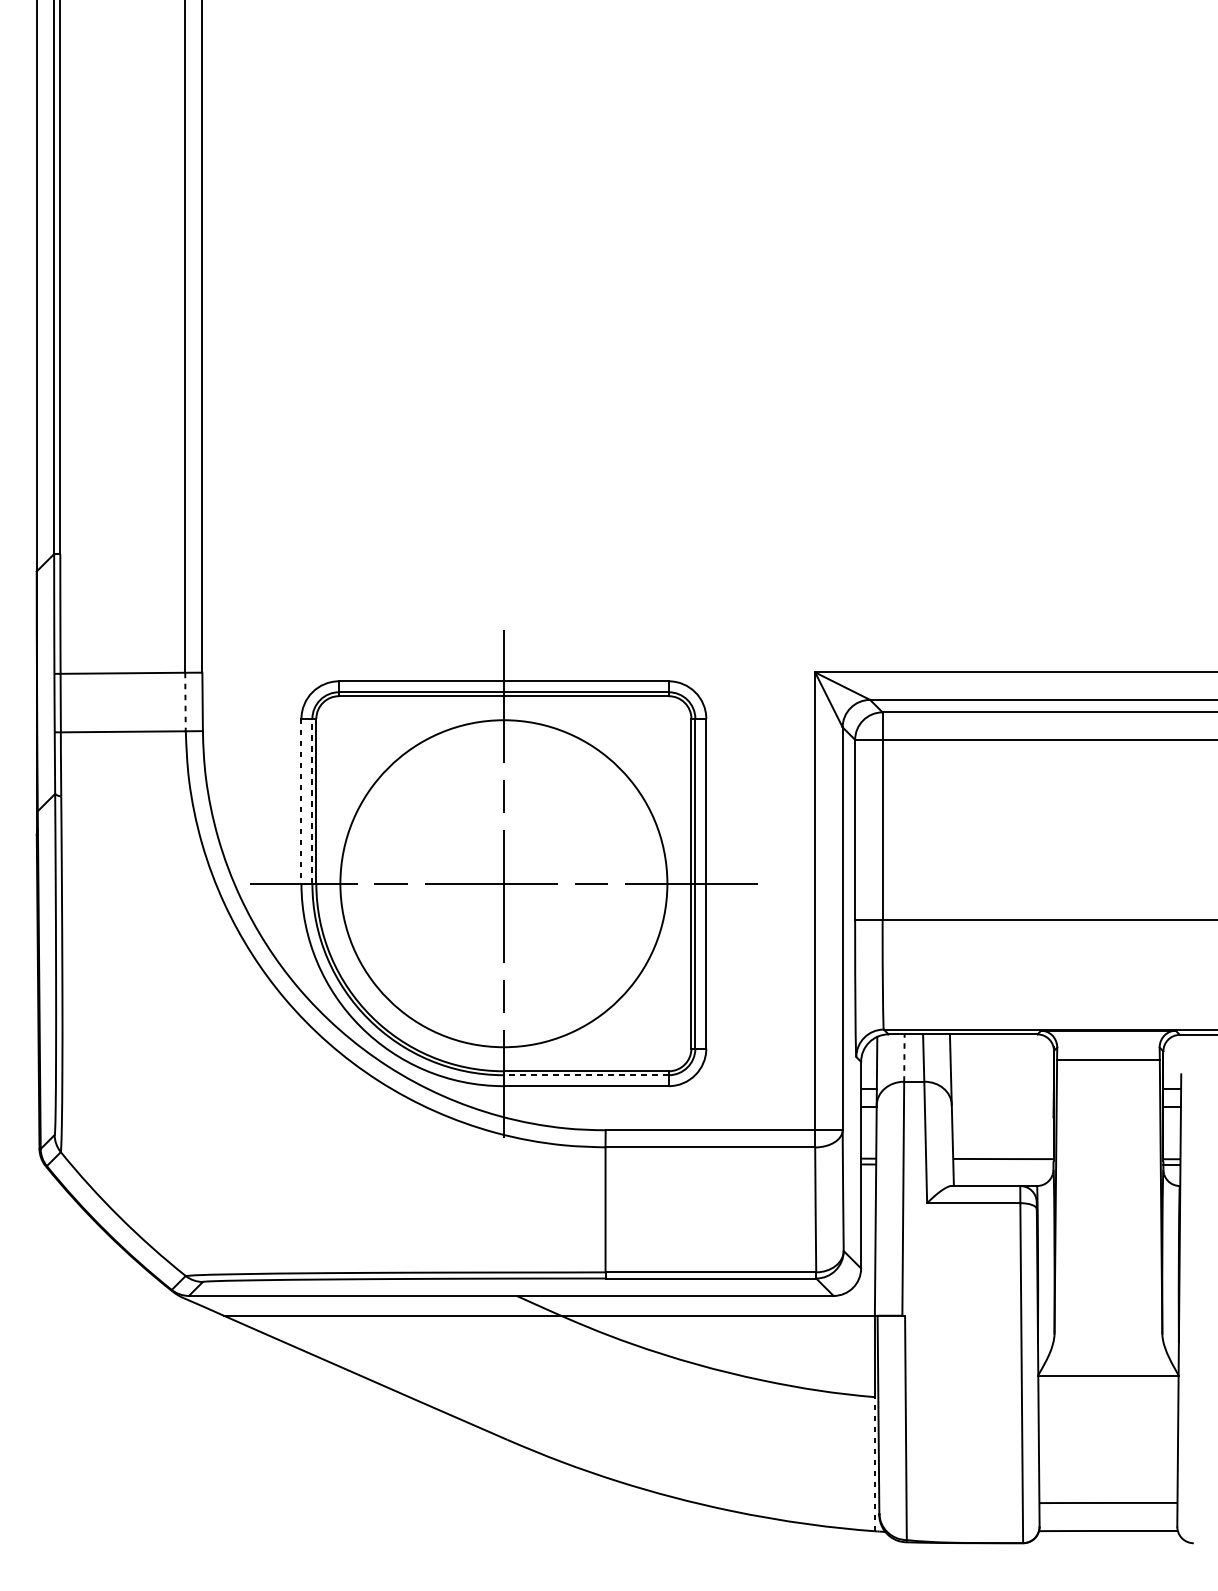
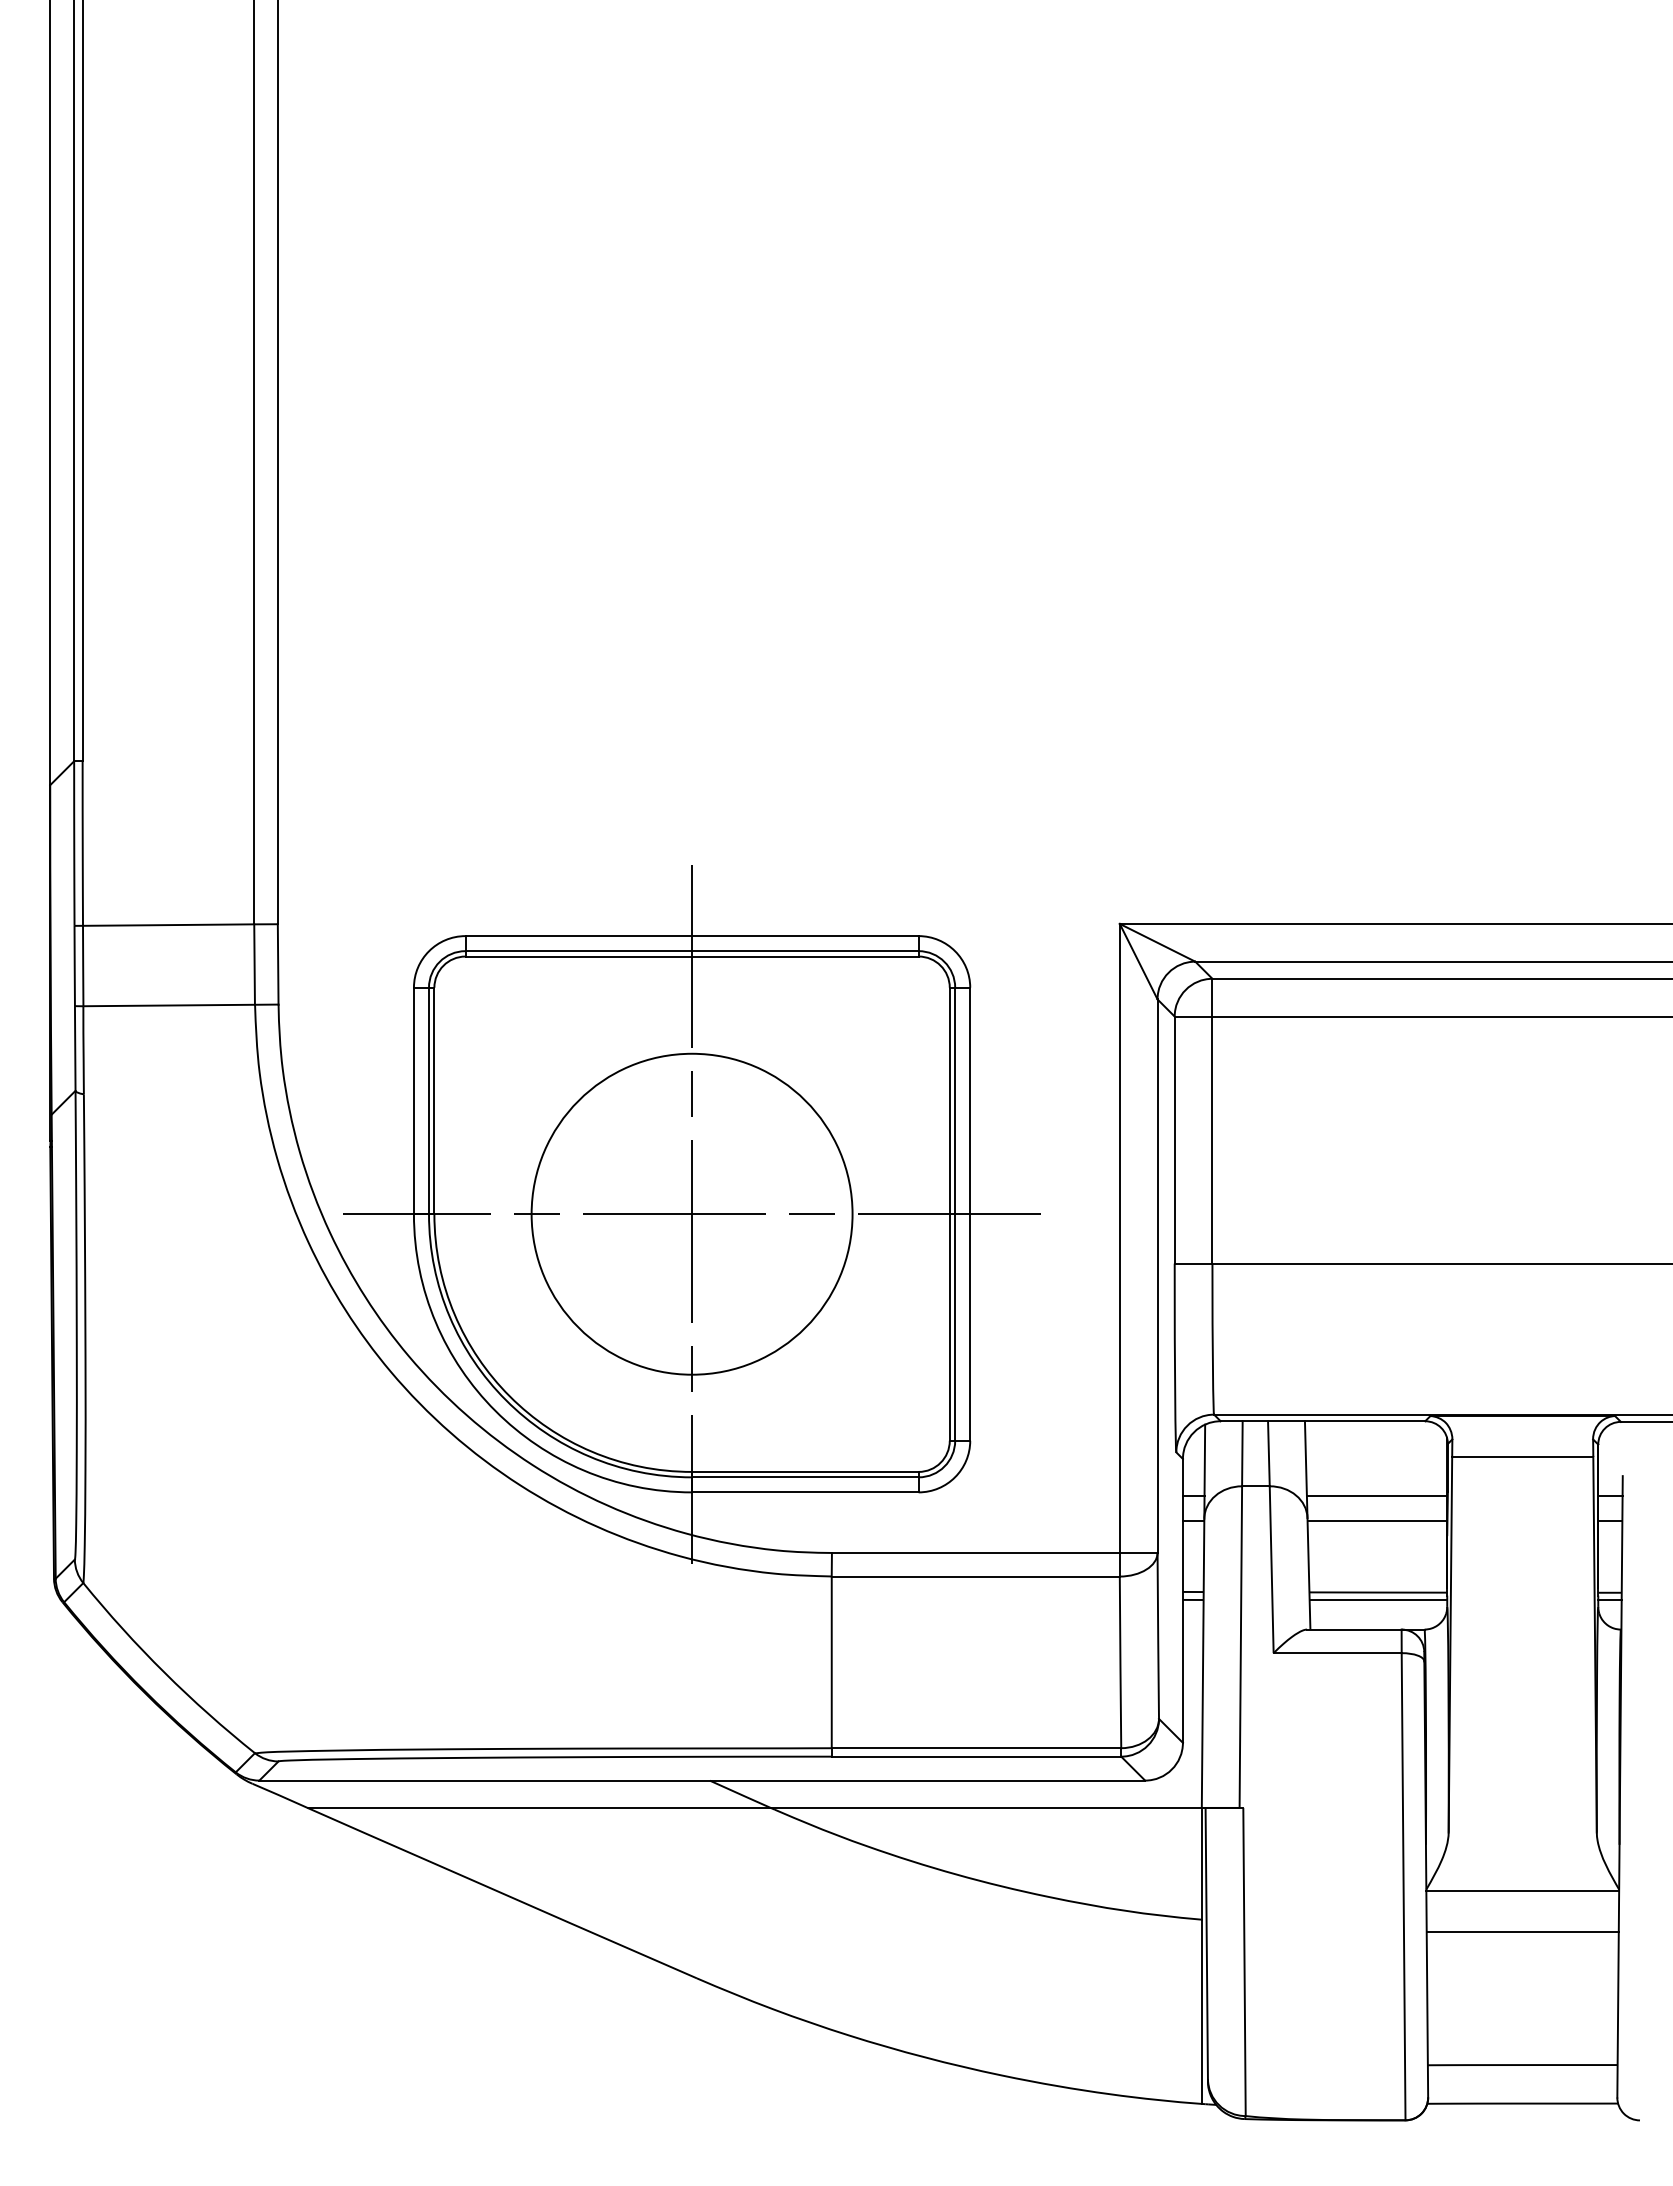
line: (185, 702) -> (254, 965), dashed -> solid
line: (312, 800) -> (429, 1100), dashed -> solid
line: (301, 801) -> (413, 1101), dashed -> solid
circle: (503, 883) -> (691, 1213), size x0.71
line: (904, 1057) -> (1242, 1453), dashed -> solid
line: (585, 1075) -> (804, 1477), dashed -> solid
line: (1002, 1088) -> (1376, 1495), added
line: (1002, 1107) -> (1377, 1521), added
line: (1003, 1164) -> (1378, 1600), added
line: (1108, 1405) -> (1522, 1931), added
line: (874, 1463) -> (1201, 2011), dashed -> solid

